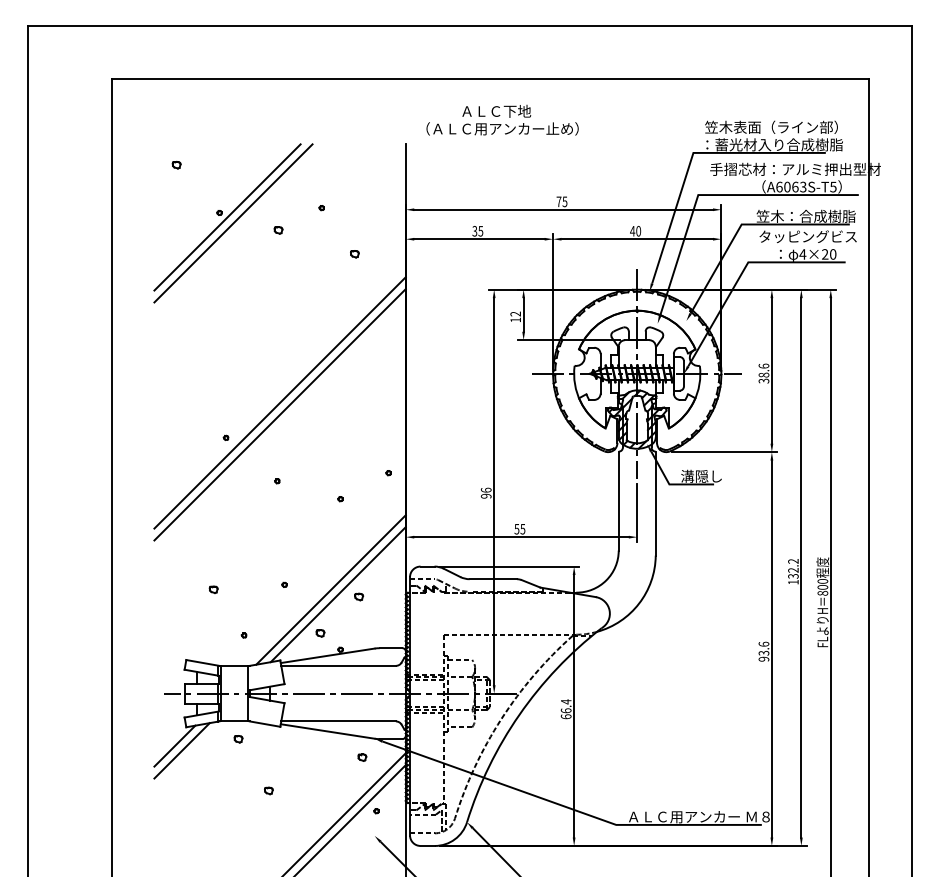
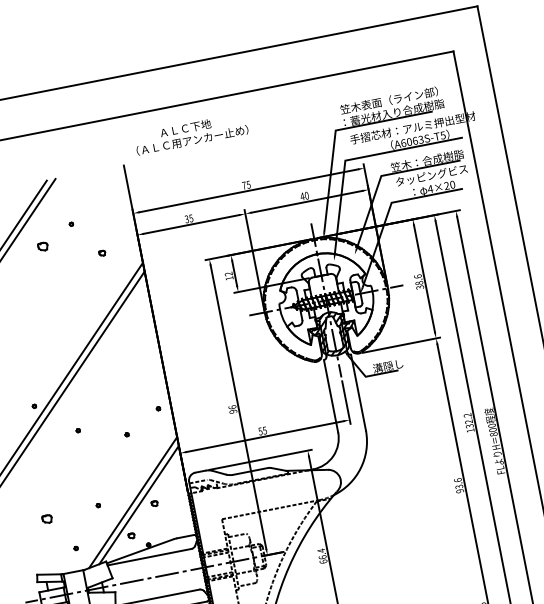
part: (278, 230) -> (43, 246), size x1.6
part: (213, 589) -> (46, 519), size x1.6

